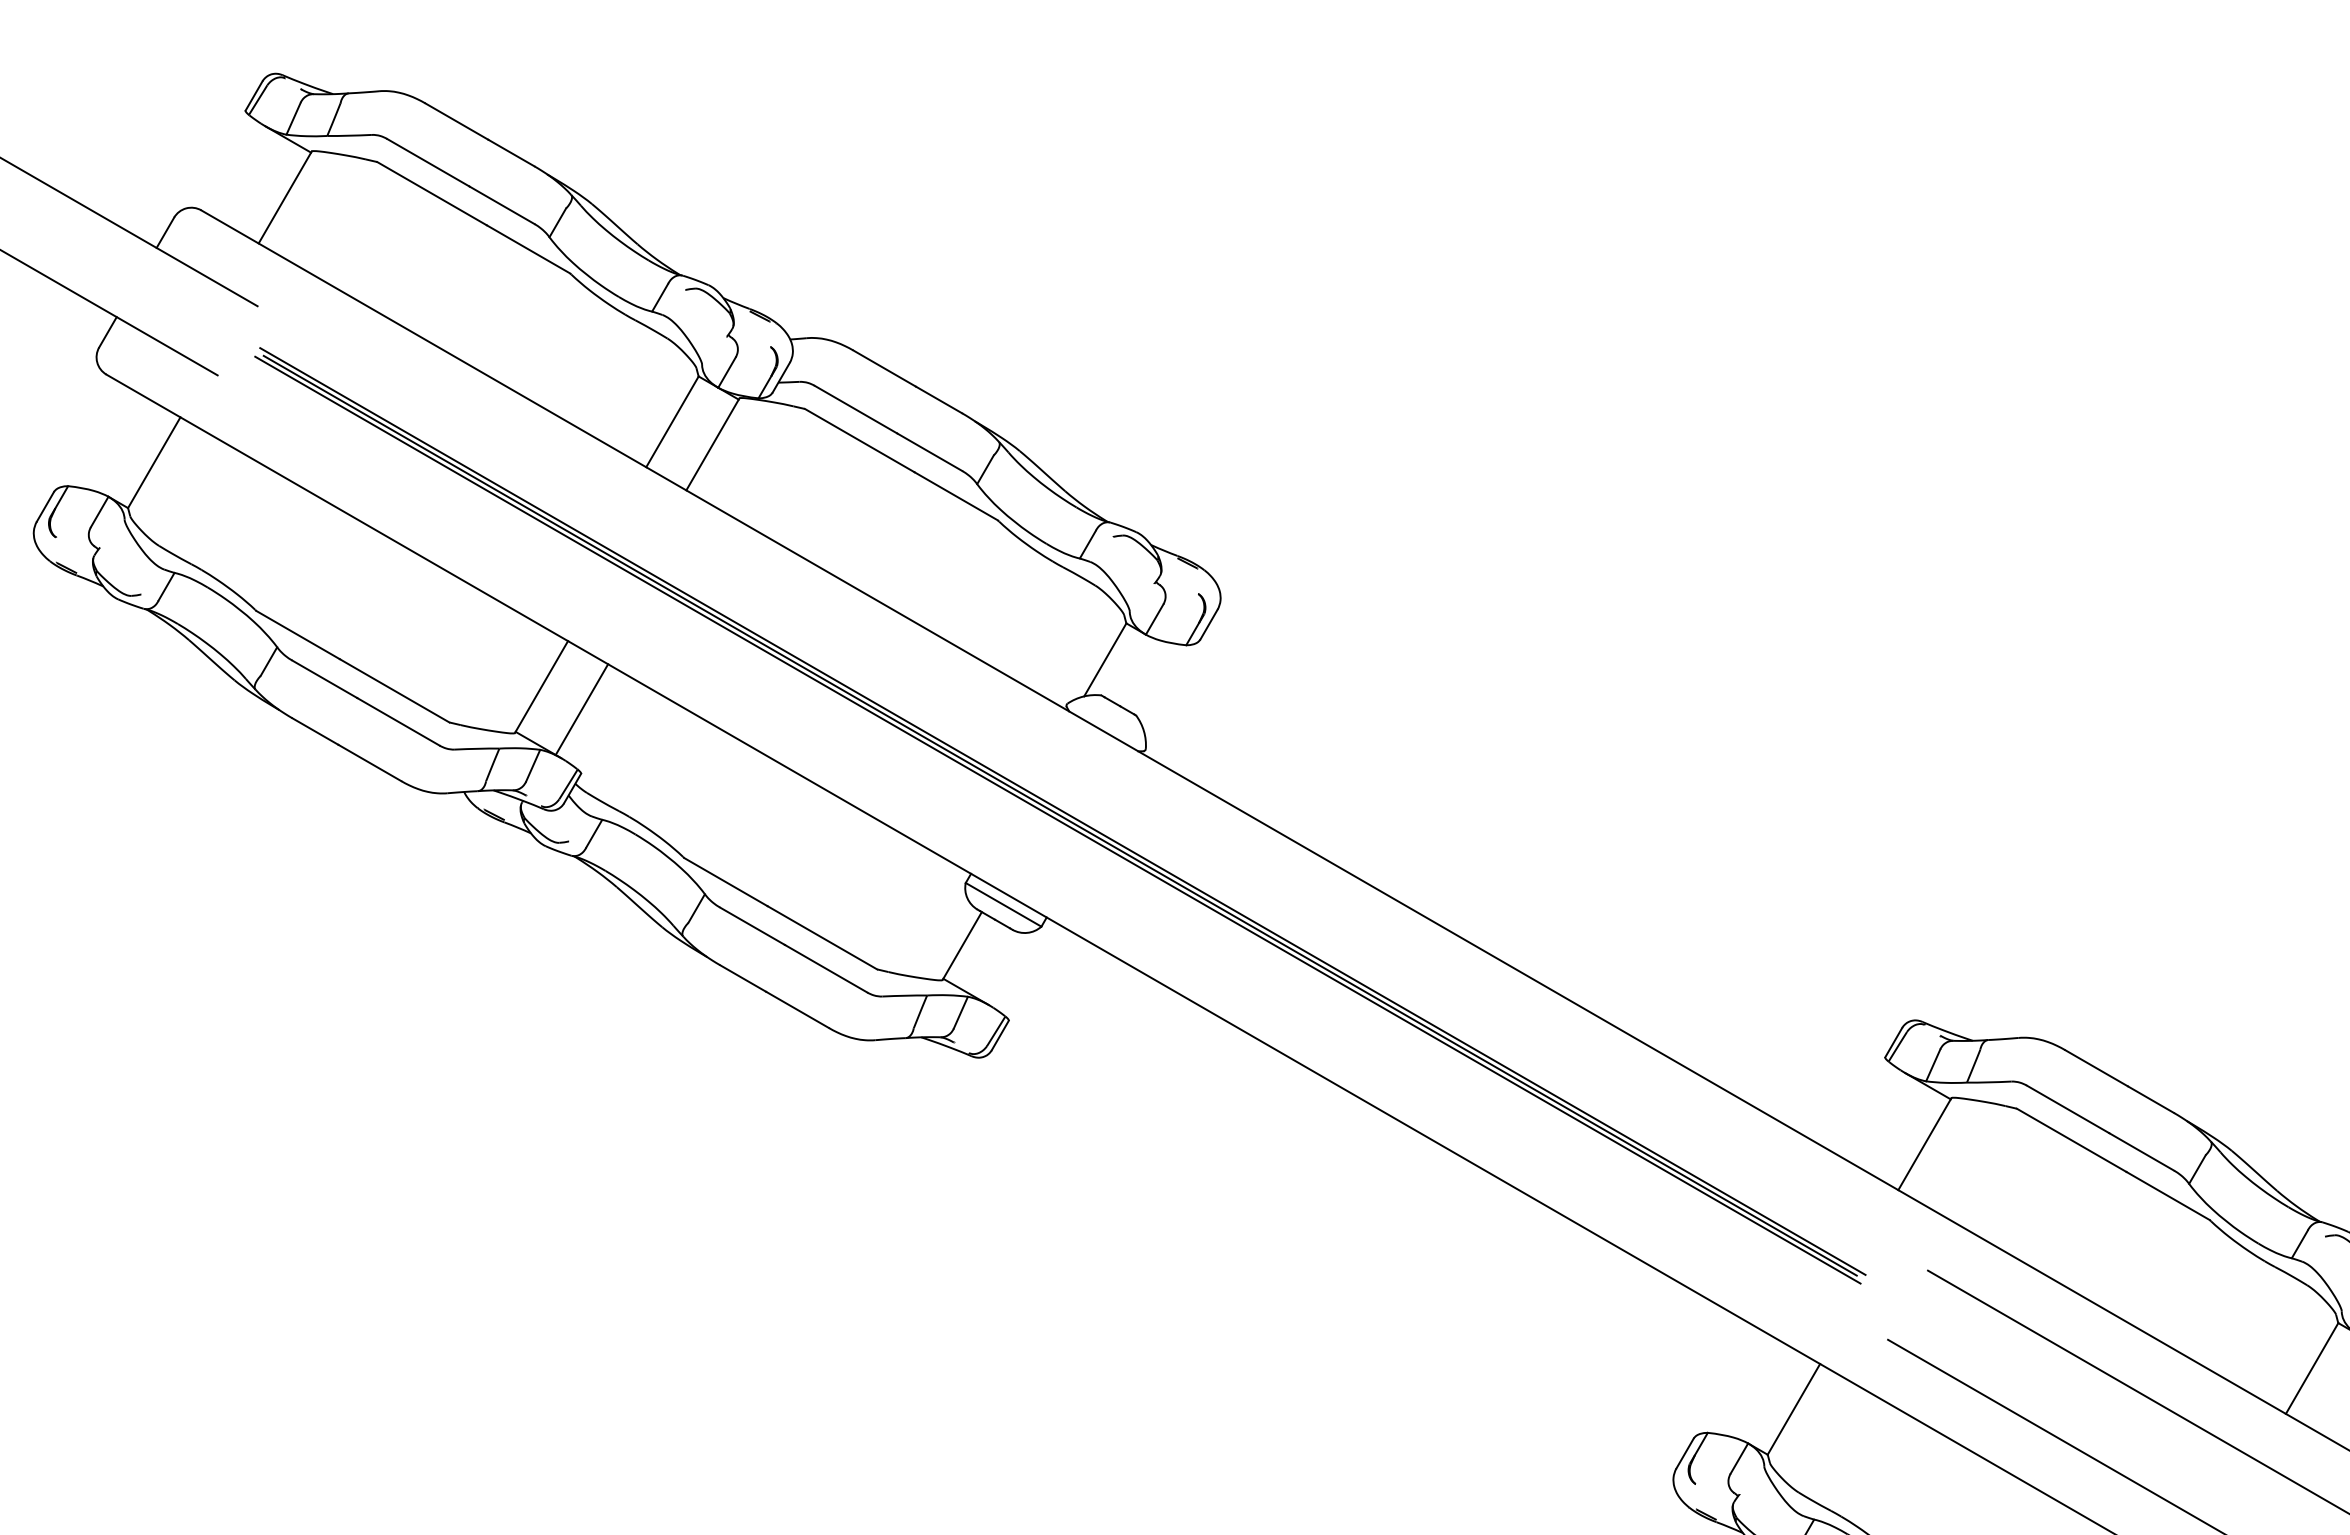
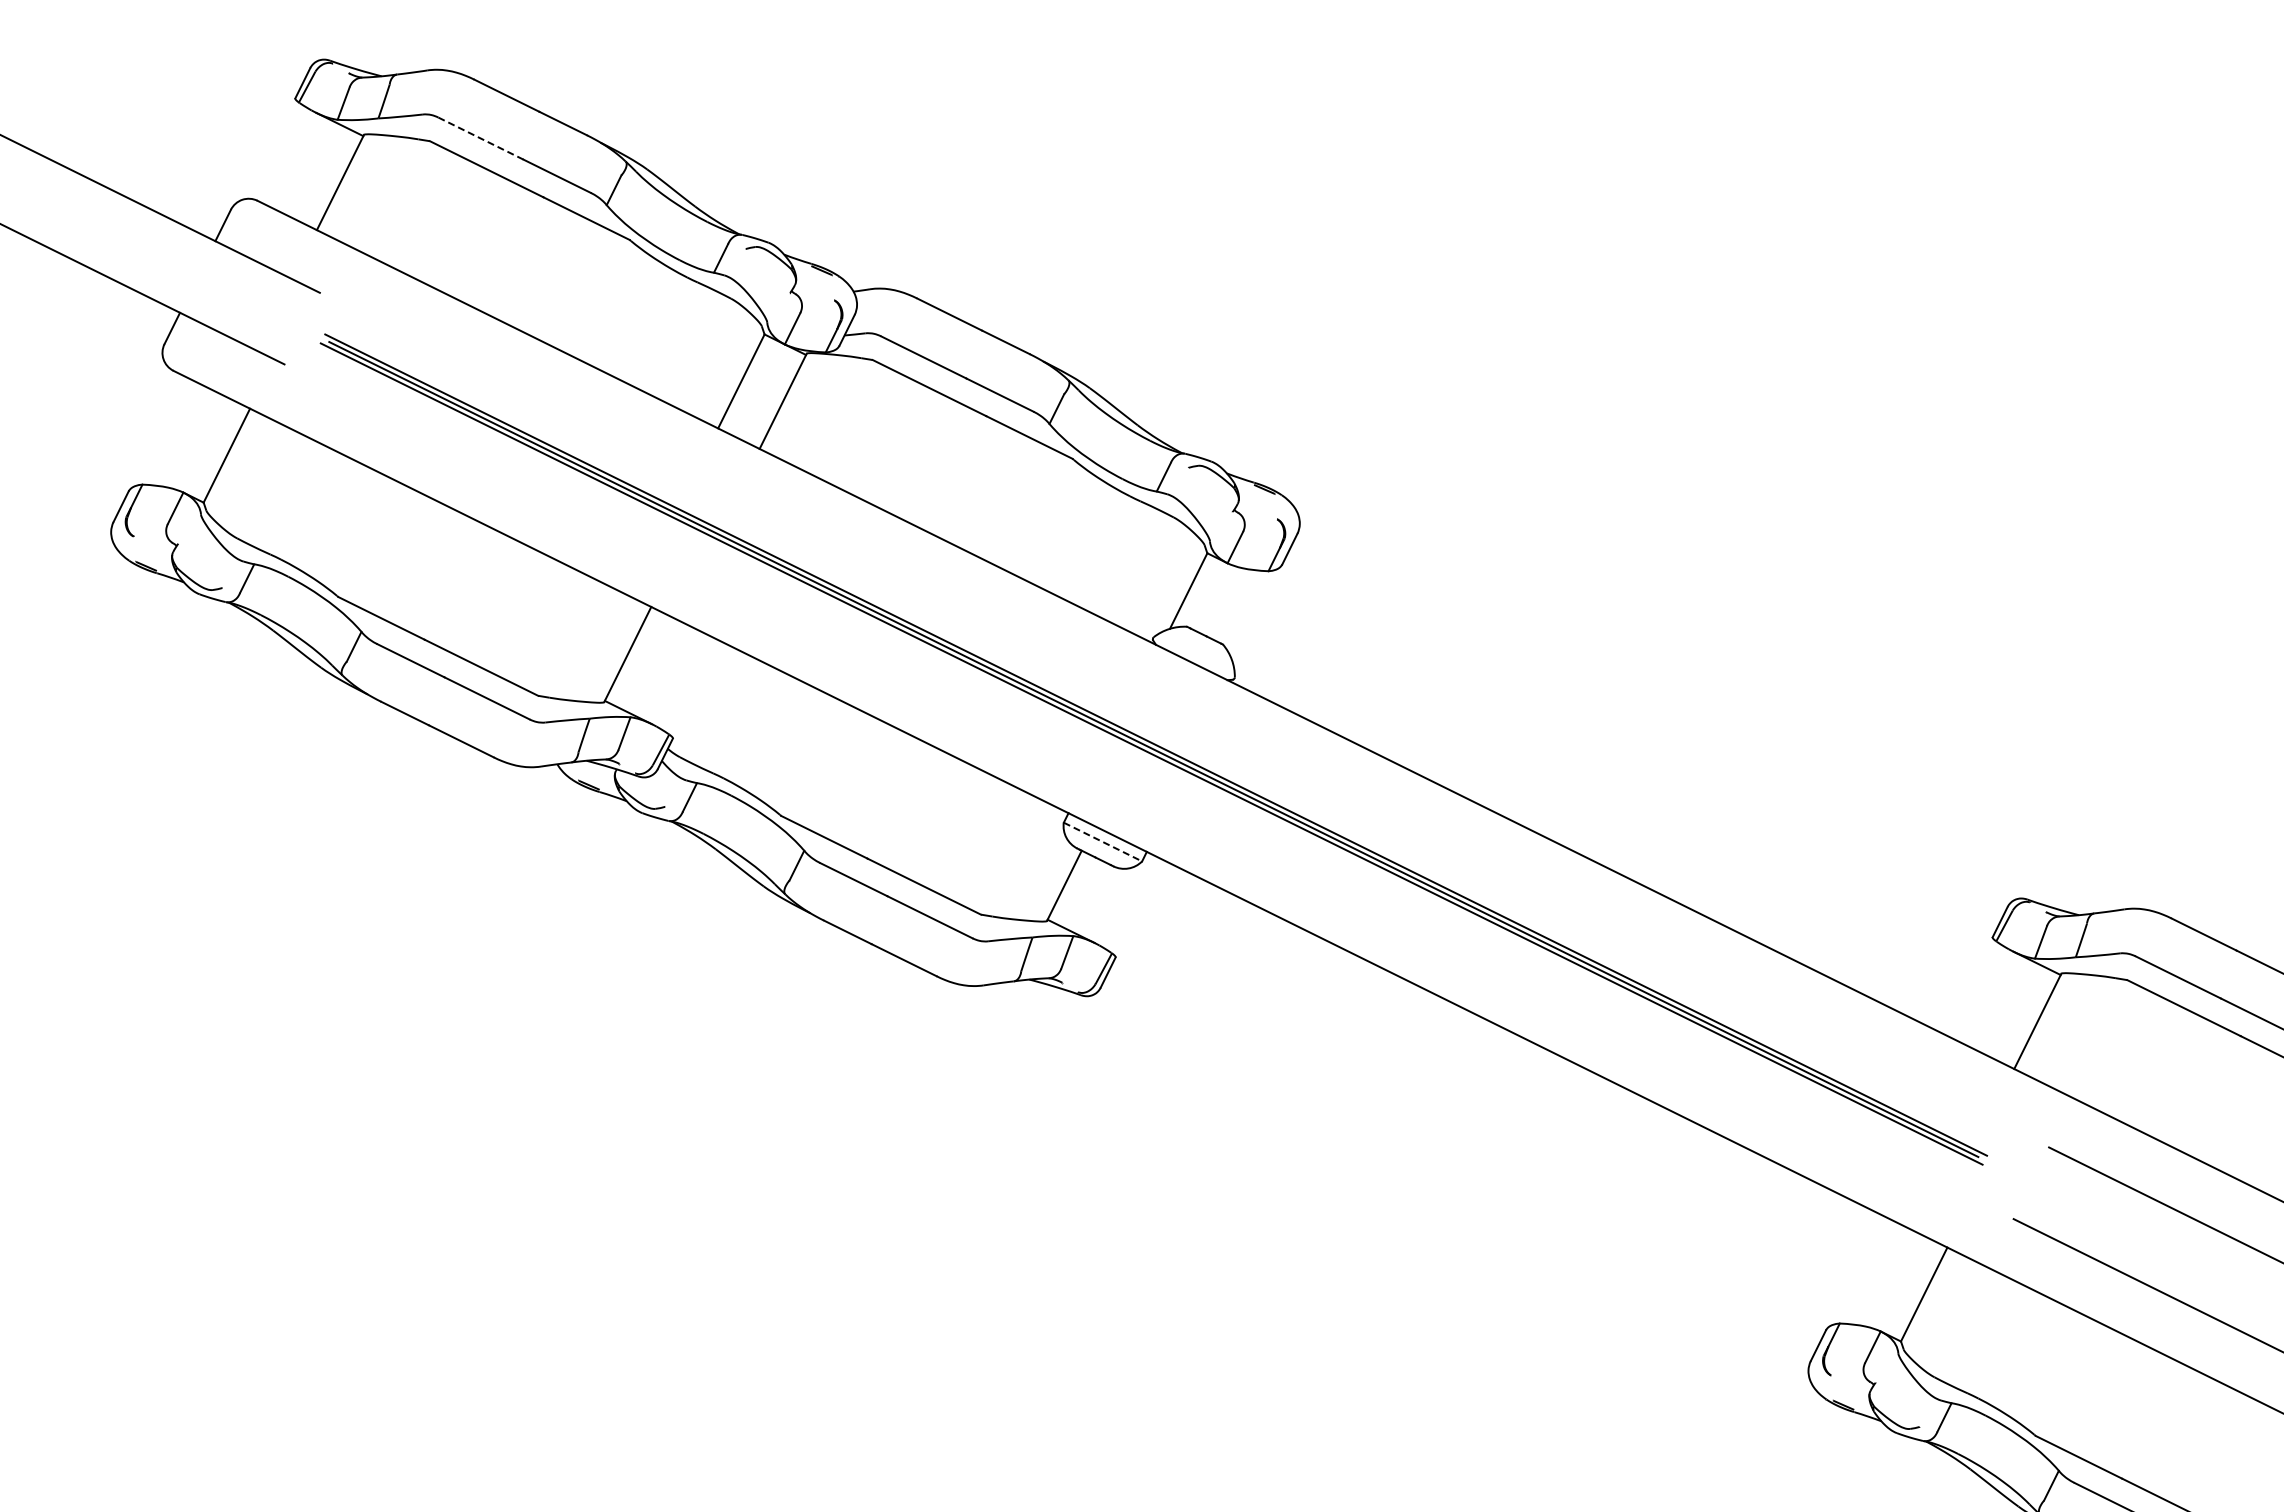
line: (428, 162) -> (481, 138), solid -> dashed
line: (581, 709) -> (669, 674), removed
line: (1003, 904) -> (1102, 841), solid -> dashed

